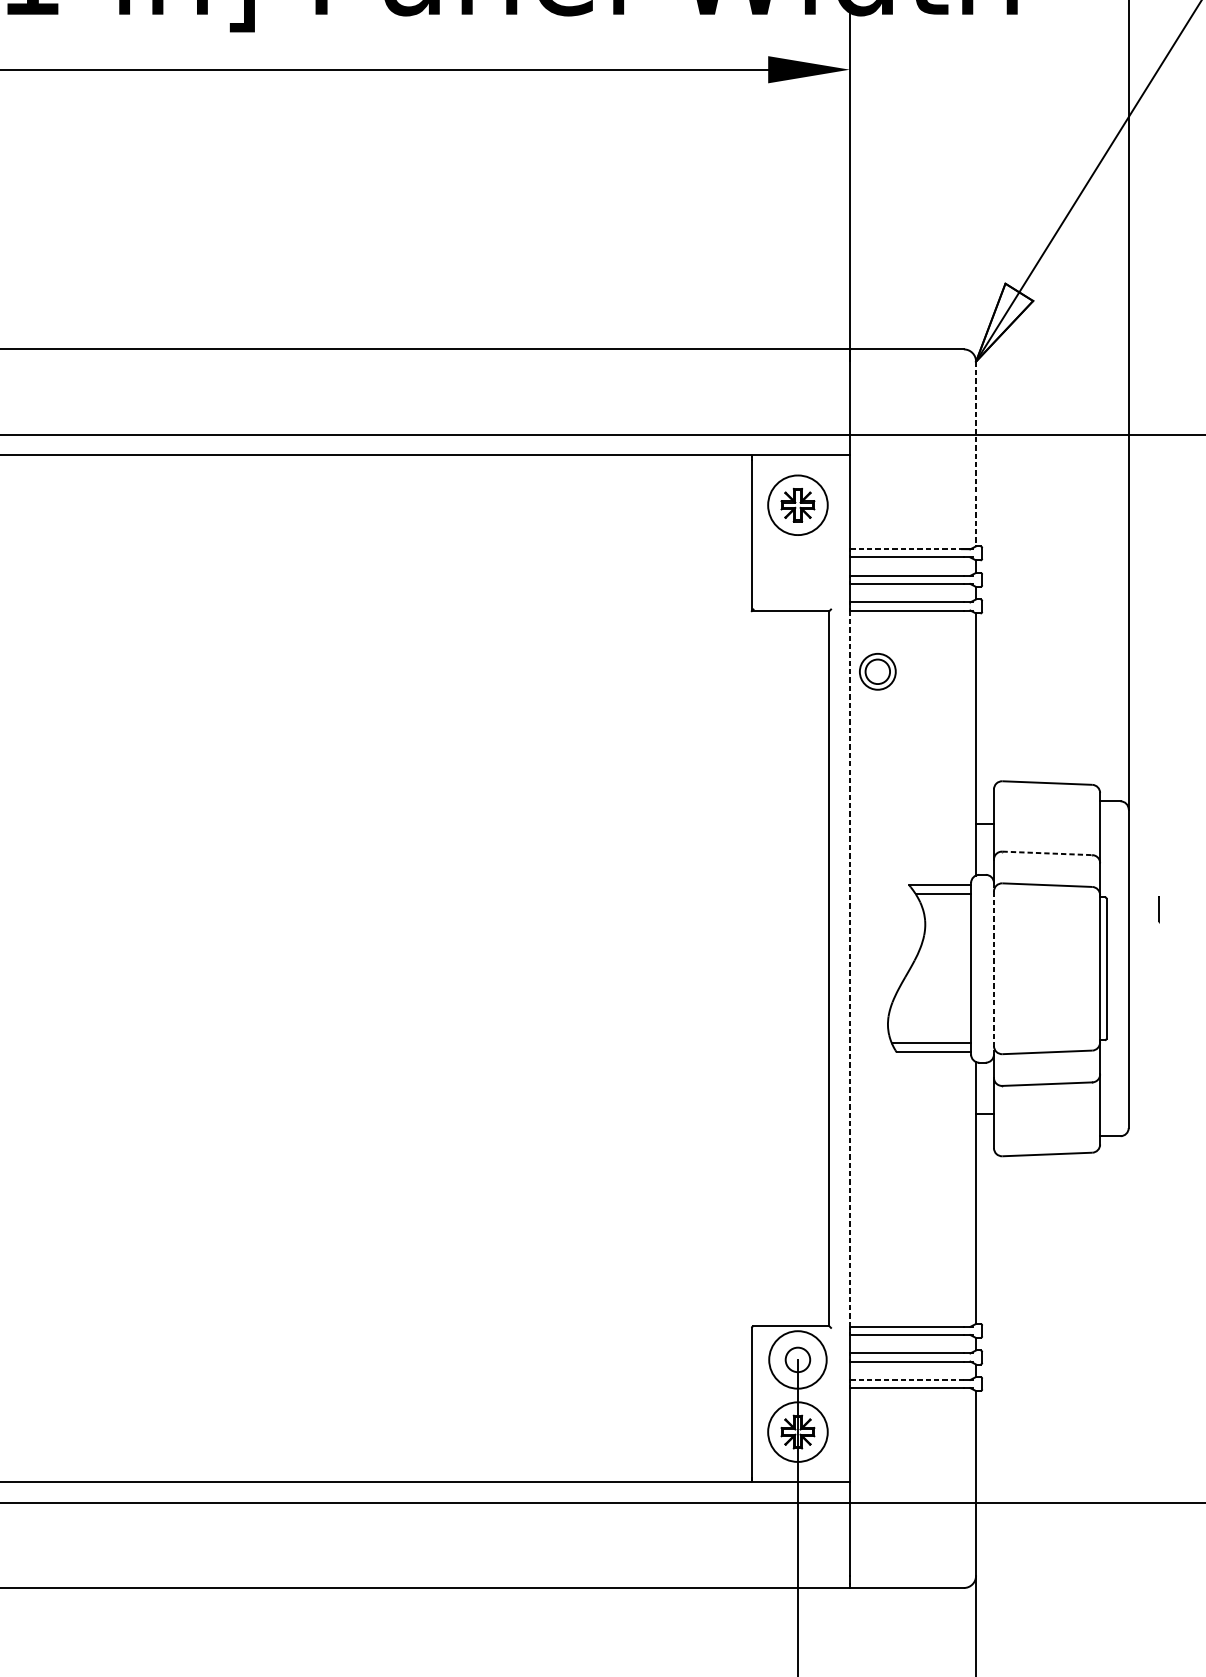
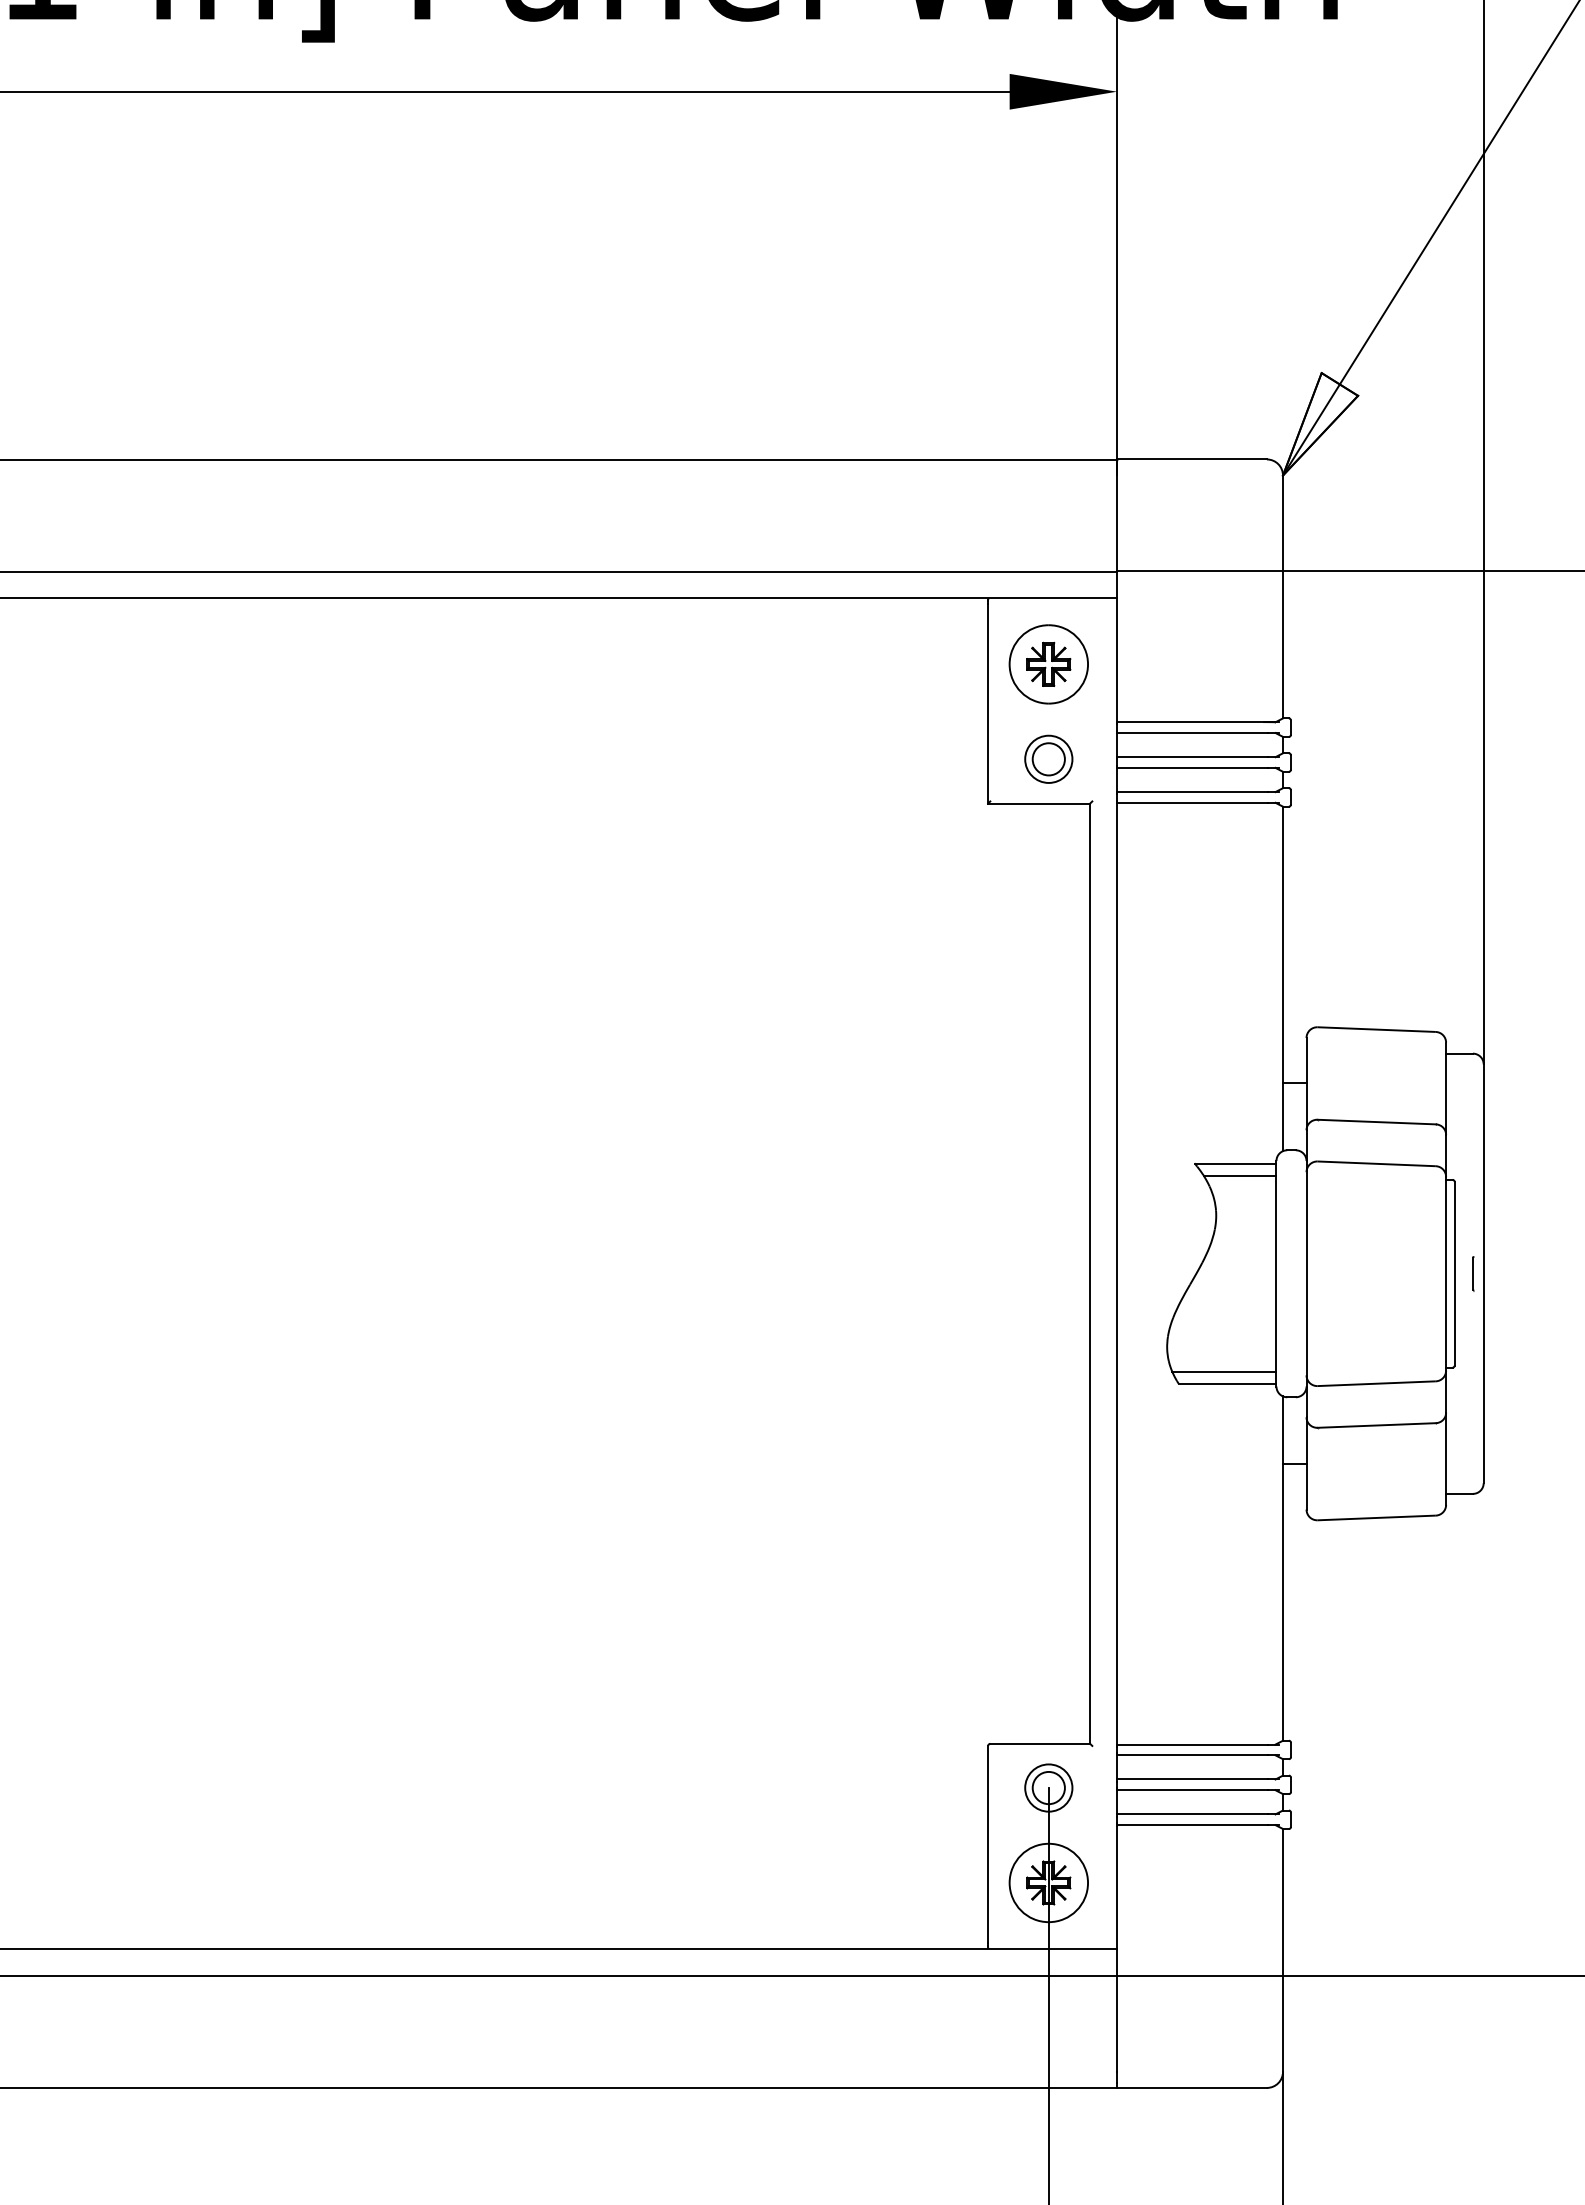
line: (976, 454) -> (1283, 597), dashed -> solid
line: (906, 549) -> (1191, 722), dashed -> solid
part: (877, 671) -> (1048, 758), moved
line: (1047, 853) -> (1377, 1122), dashed -> solid
line: (1158, 909) -> (1473, 1273), moved
line: (850, 968) -> (1117, 1273), dashed -> solid
line: (993, 968) -> (1306, 1273), dashed -> solid
circle: (797, 1359) -> (1048, 1787), size x0.62
line: (906, 1380) -> (1191, 1814), dashed -> solid

